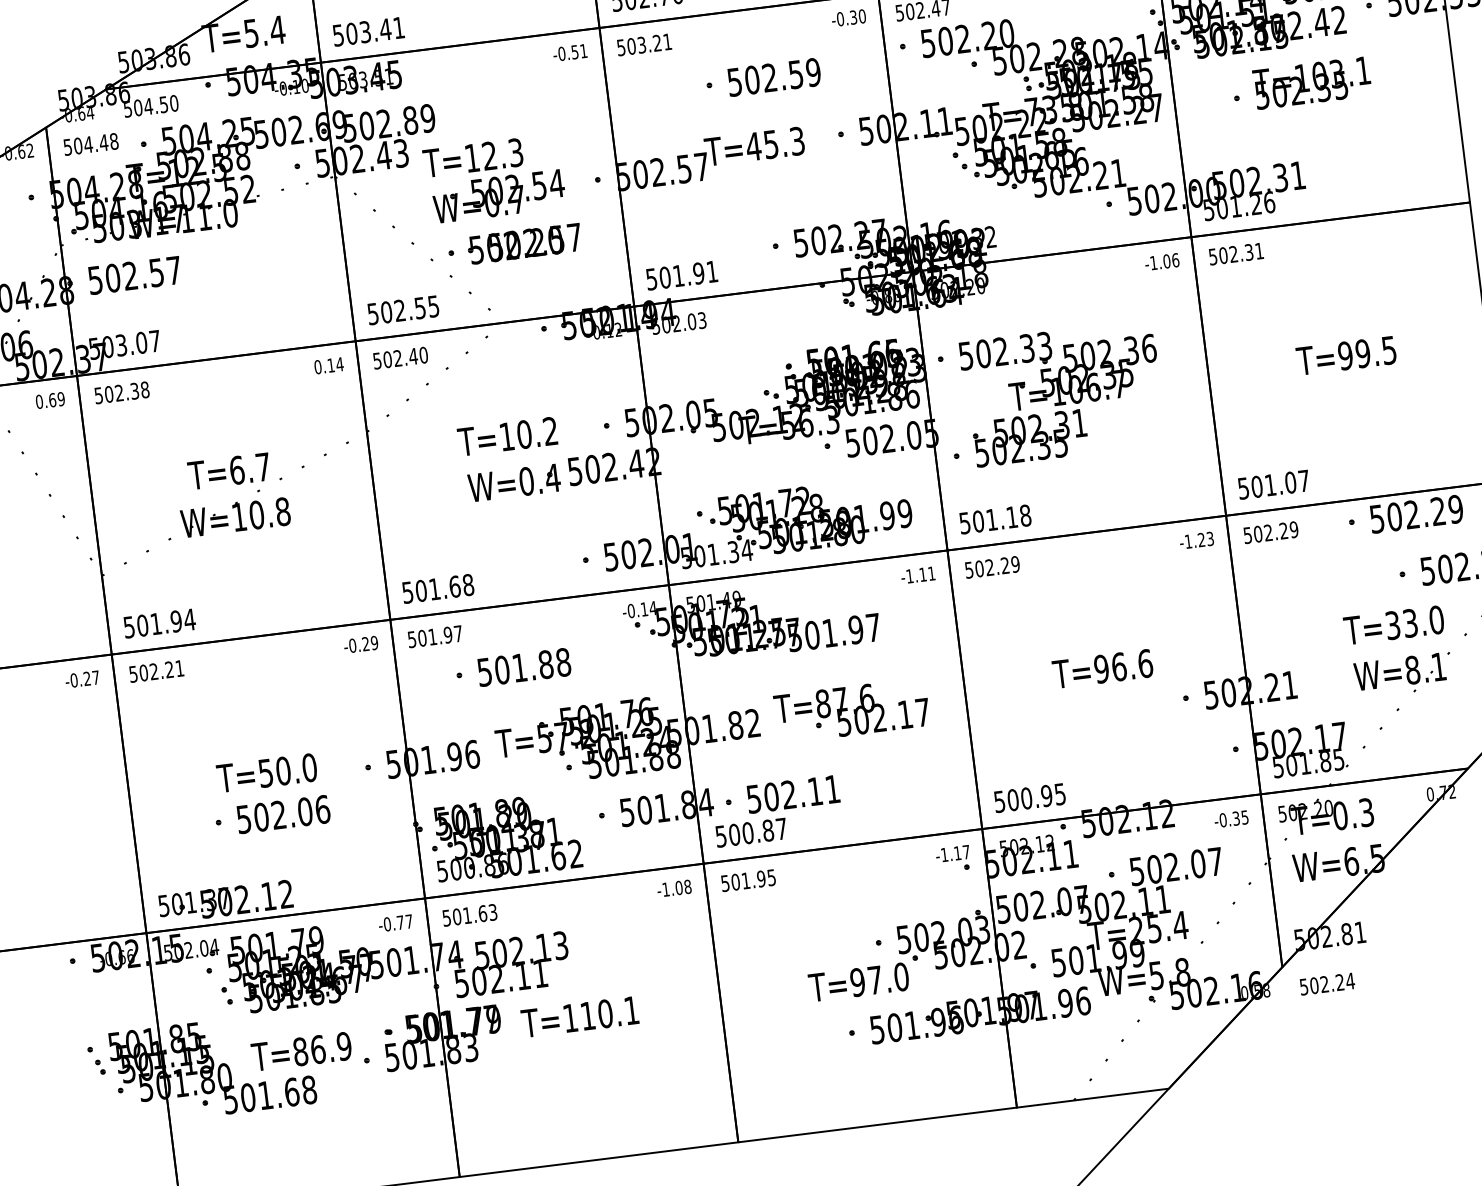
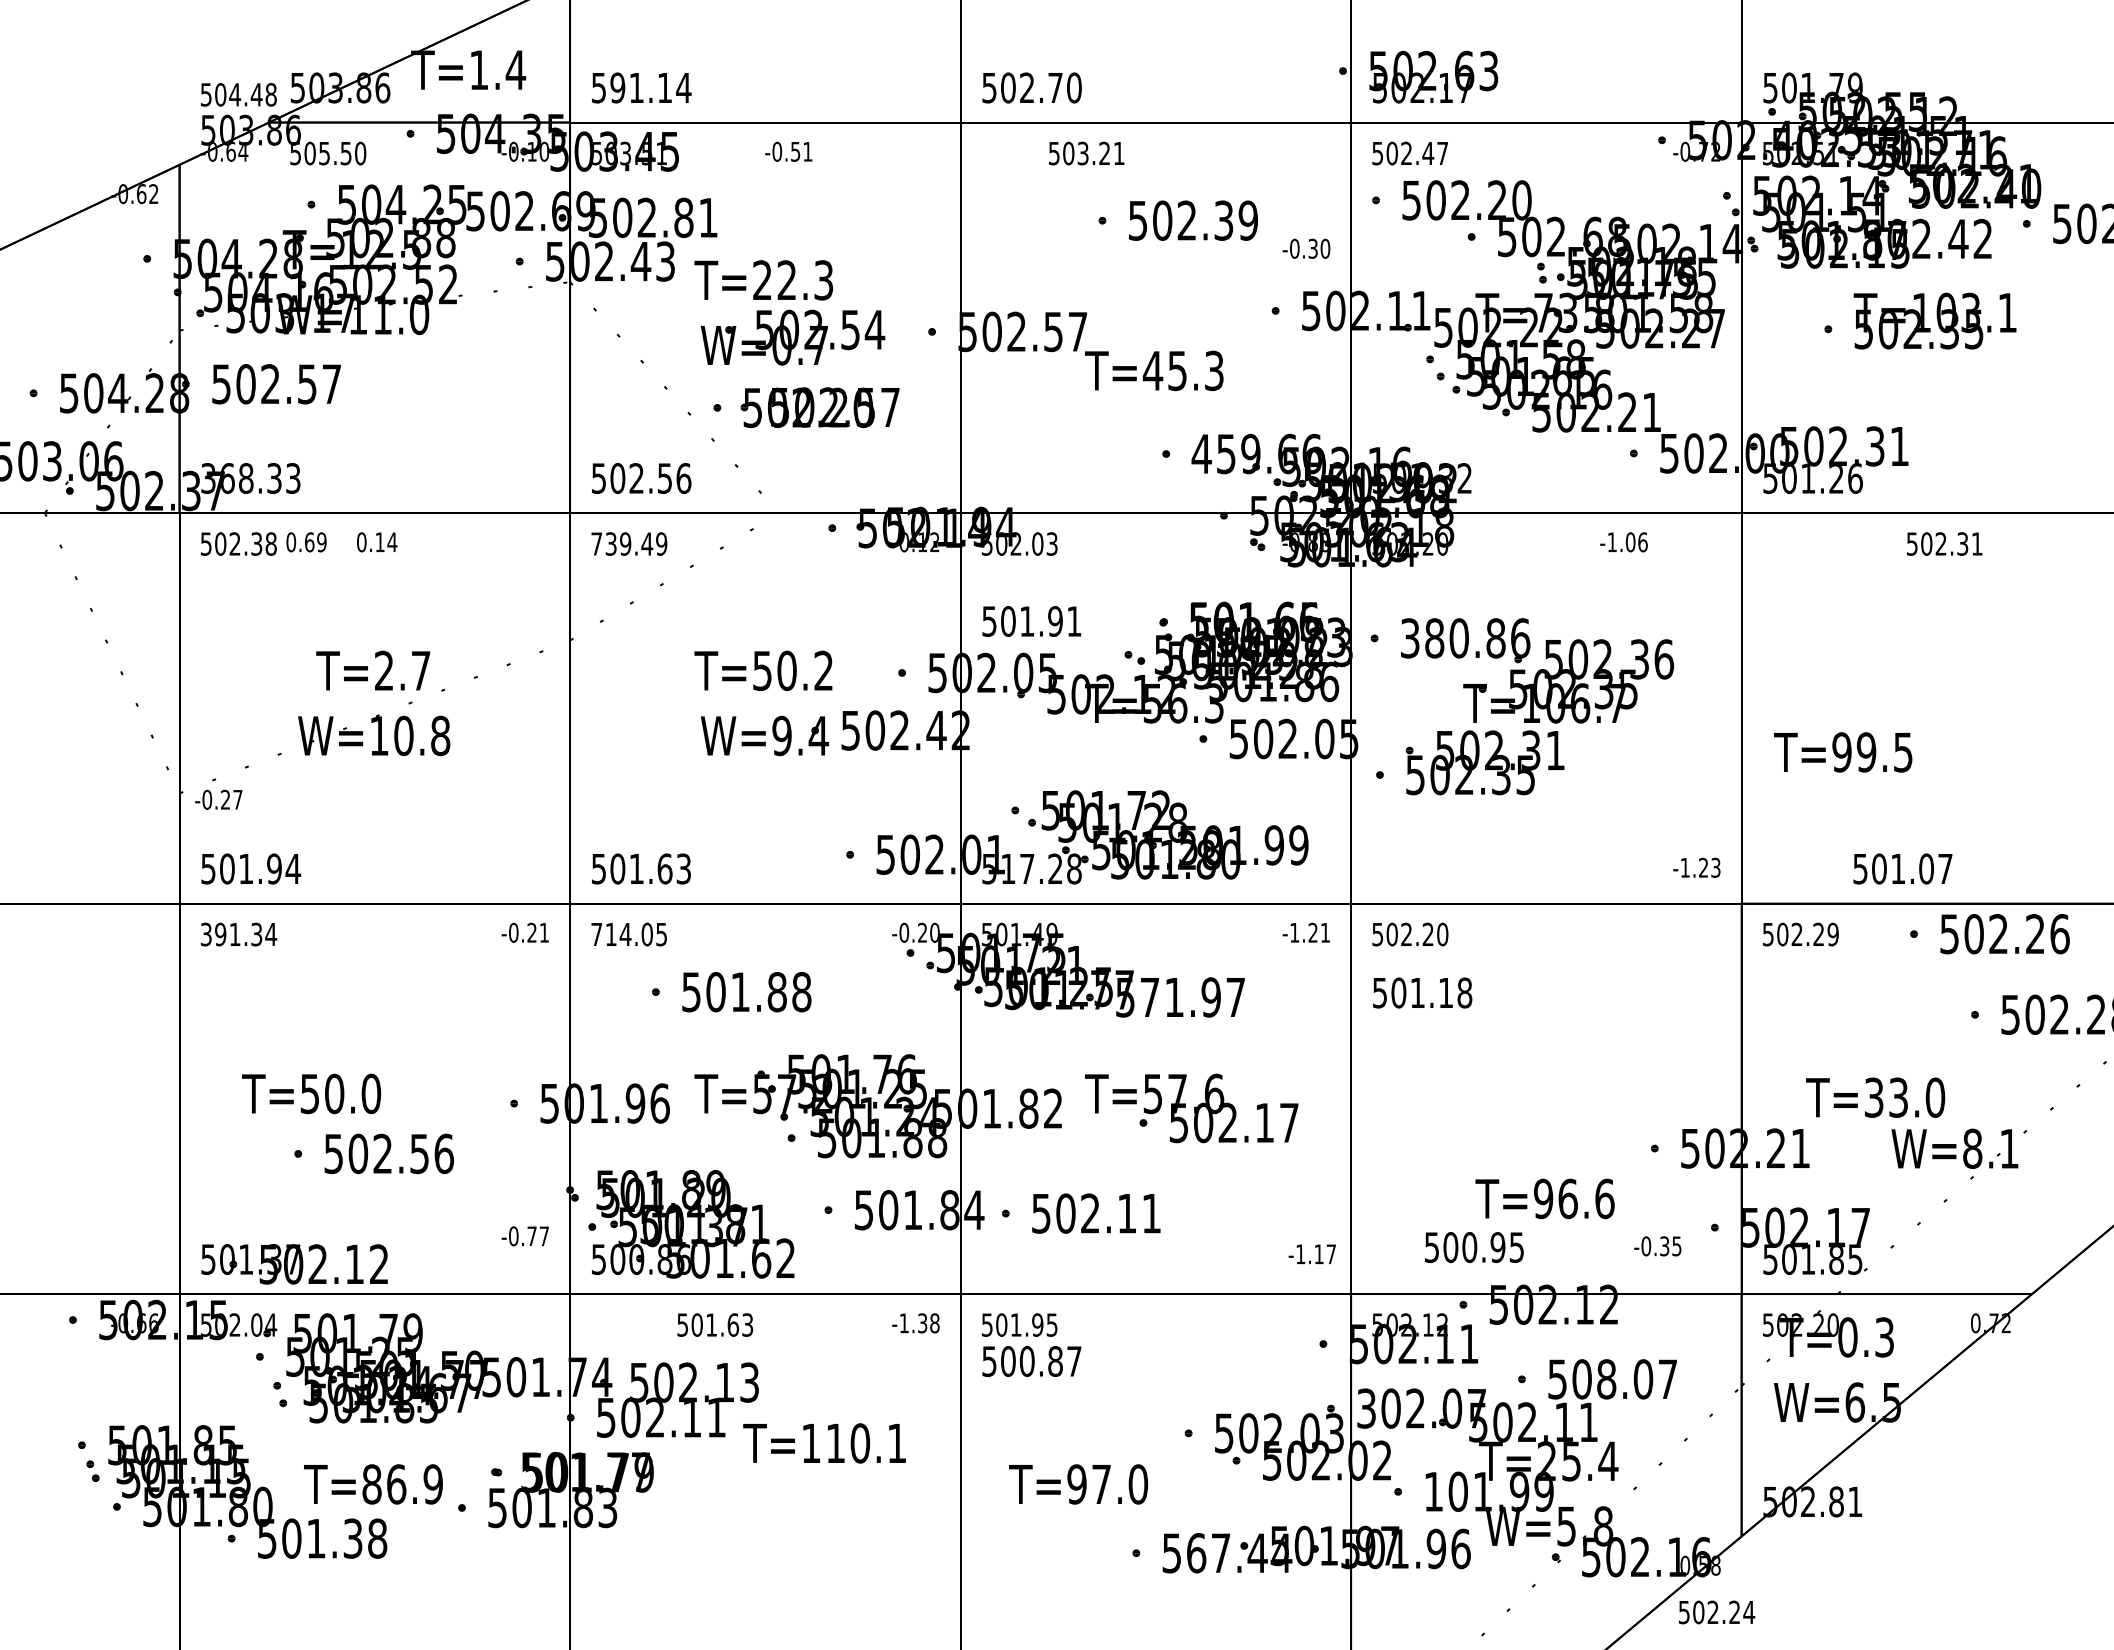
text: (848, 17) -> (1306, 248), moved
text: (375, 30) -> (650, 87), 503.41 -> 591.14
text: (251, 33) -> (479, 70), T=5.4 -> T=1.4
text: (644, 44) -> (1086, 153), moved
text: (569, 52) -> (788, 151), moved
text: (1060, 53) -> (1592, 236), 502.28 -> 502.68
text: (796, 74) -> (1224, 220), 502.59 -> 502.39
text: (148, 106) -> (324, 153), 504.50 -> 505.50
text: (427, 118) -> (707, 217), 502.89 -> 502.81
text: (90, 144) -> (238, 94), moved
text: (754, 146) -> (1154, 370), moved
text: (472, 157) -> (762, 279), T=12.3 -> T=22.3
text: (840, 237) -> (1256, 453), 502.27 -> 459.66
text: (1236, 253) -> (1944, 543), moved
text: (1161, 262) -> (1623, 542), moved
text: (681, 275) -> (1031, 621), moved
text: (433, 306) -> (683, 478), 502.55 -> 502.56
text: (125, 344) -> (251, 478), 503.07 -> 368.33
text: (1005, 351) -> (1465, 638), 502.33 -> 380.86
text: (1346, 355) -> (1843, 752), moved
text: (400, 357) -> (629, 543), 502.40 -> 739.49
text: (329, 365) -> (377, 542), moved
text: (50, 400) -> (306, 542), moved
text: (506, 437) -> (762, 671), T=10.2 -> T=50.2
text: (237, 470) -> (384, 670), T=6.7 -> T=2.7
text: (526, 481) -> (781, 736), W=0.4 -> W=9.4
text: (1273, 484) -> (1902, 868), moved
text: (1455, 509) -> (2059, 934), 502.29 -> 502.26
text: (995, 519) -> (1422, 992), moved
text: (1196, 540) -> (1696, 867), moved
text: (723, 552) -> (1041, 868), 501.34 -> 517.28
text: (1015, 564) -> (1442, 934), 502.29 -> 502.20
text: (922, 574) -> (1312, 932), -1.11 -> -1.21
text: (468, 584) -> (683, 868), 501.68 -> 501.63
text: (648, 608) -> (928, 932), -0.14 -> -0.20
text: (1393, 625) -> (1875, 1097), moved
text: (812, 635) -> (1149, 997), 501.97 -> 571.97
text: (434, 636) -> (628, 934), 501.97 -> 714.05
text: (374, 642) -> (544, 932), -0.29 -> -0.21
text: (1102, 668) -> (1544, 1198), moved
text: (157, 671) -> (239, 934), 502.21 -> 391.34
text: (82, 679) -> (218, 799), moved
text: (822, 703) -> (1152, 1093), T=87.6 -> T=57.6
text: (266, 772) -> (311, 1093), moved
text: (1030, 798) -> (1474, 1247), moved
text: (305, 811) -> (419, 1153), 502.06 -> 502.56
text: (1231, 819) -> (1657, 1246), moved
text: (751, 832) -> (1031, 1361), moved
text: (952, 853) -> (1311, 1253), moved
text: (1171, 867) -> (1606, 1379), 502.07 -> 508.07
text: (679, 888) -> (922, 1323), -1.08 -> -1.38
text: (1003, 909) -> (1366, 1408), 502.07 -> 302.07
text: (470, 914) -> (715, 1324), moved
text: (395, 923) -> (524, 1236), moved
text: (1058, 962) -> (1433, 1491), 501.99 -> 101.99
text: (858, 982) -> (1078, 1484), moved
text: (1327, 984) -> (1717, 1612), moved
text: (579, 1017) -> (824, 1443), moved
text: (925, 1024) -> (1239, 1553), 501.96 -> 567.44
text: (291, 1092) -> (352, 1538), 501.68 -> 501.38

